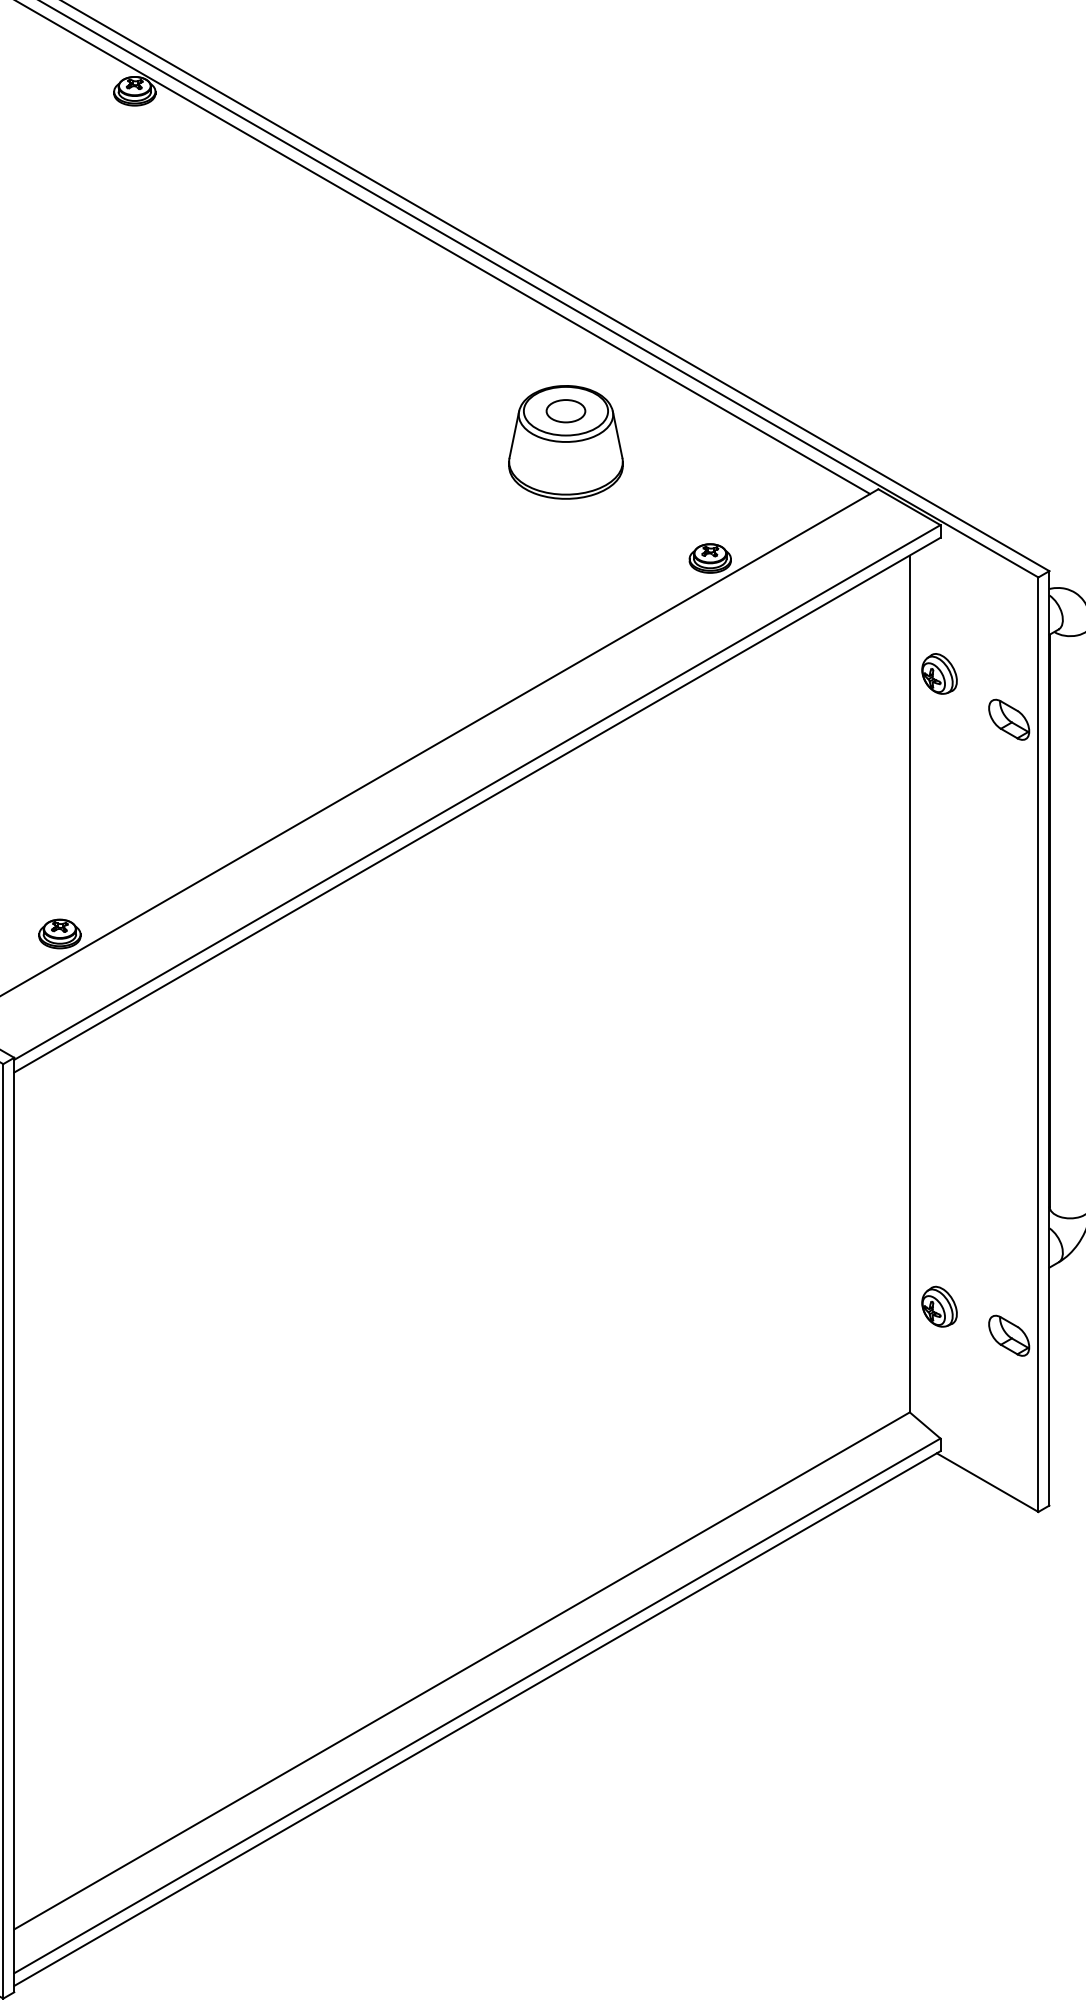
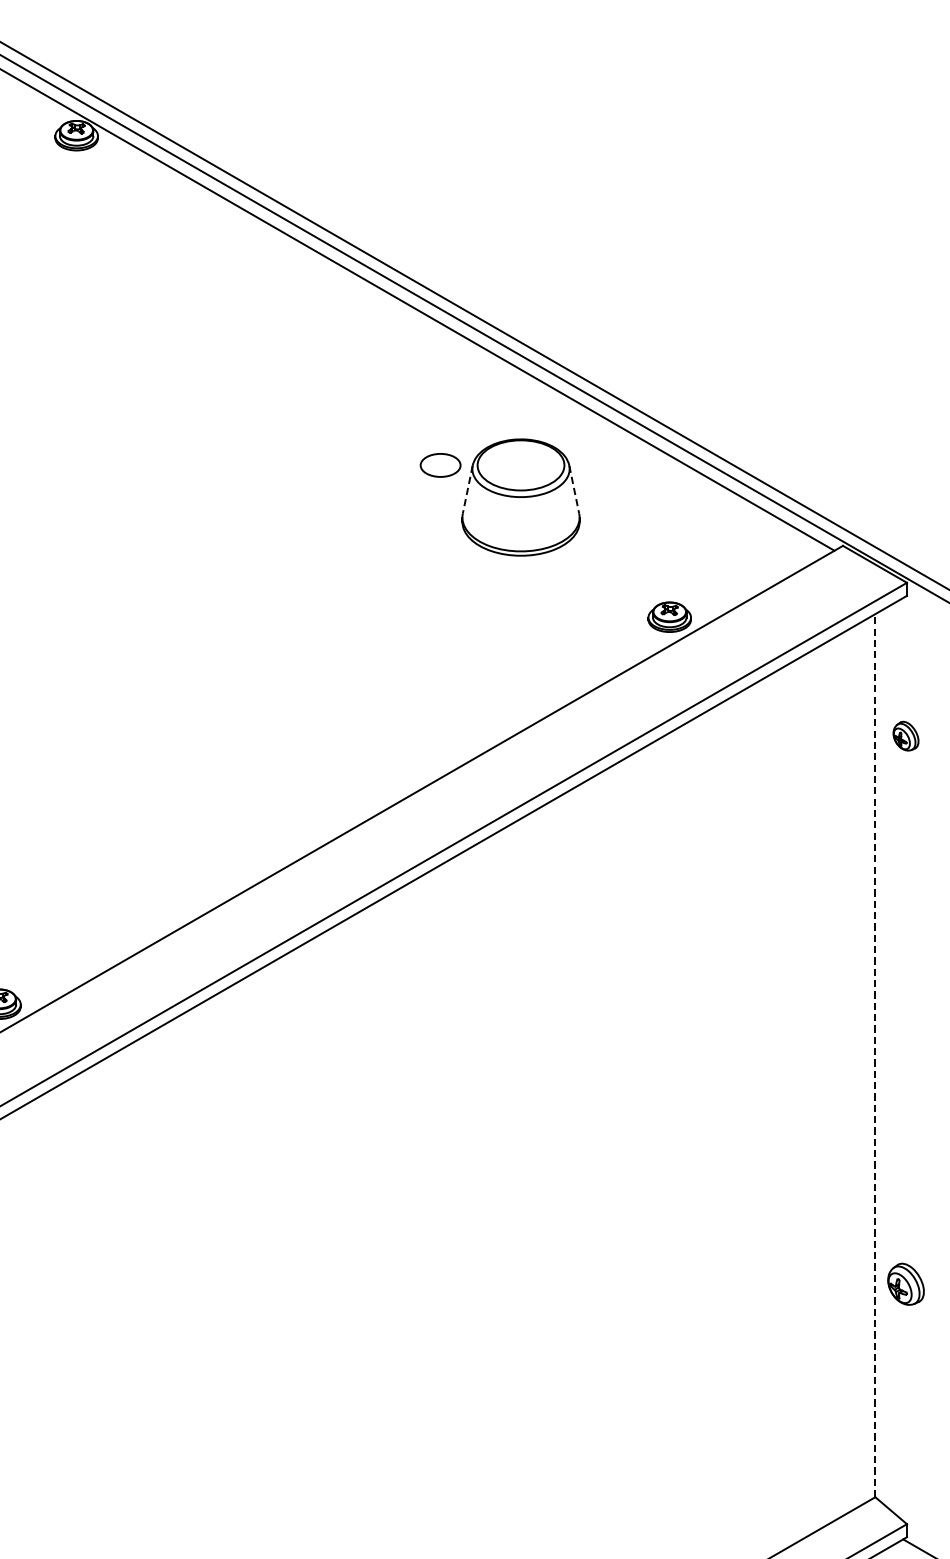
part: (565, 411) -> (440, 465), moved
line: (514, 434) -> (467, 489), solid -> dashed
line: (617, 434) -> (574, 489), solid -> dashed
part: (939, 673) -> (905, 735), size x0.7
line: (909, 983) -> (875, 1055), solid -> dashed
part: (939, 1306) -> (905, 1284), moved

